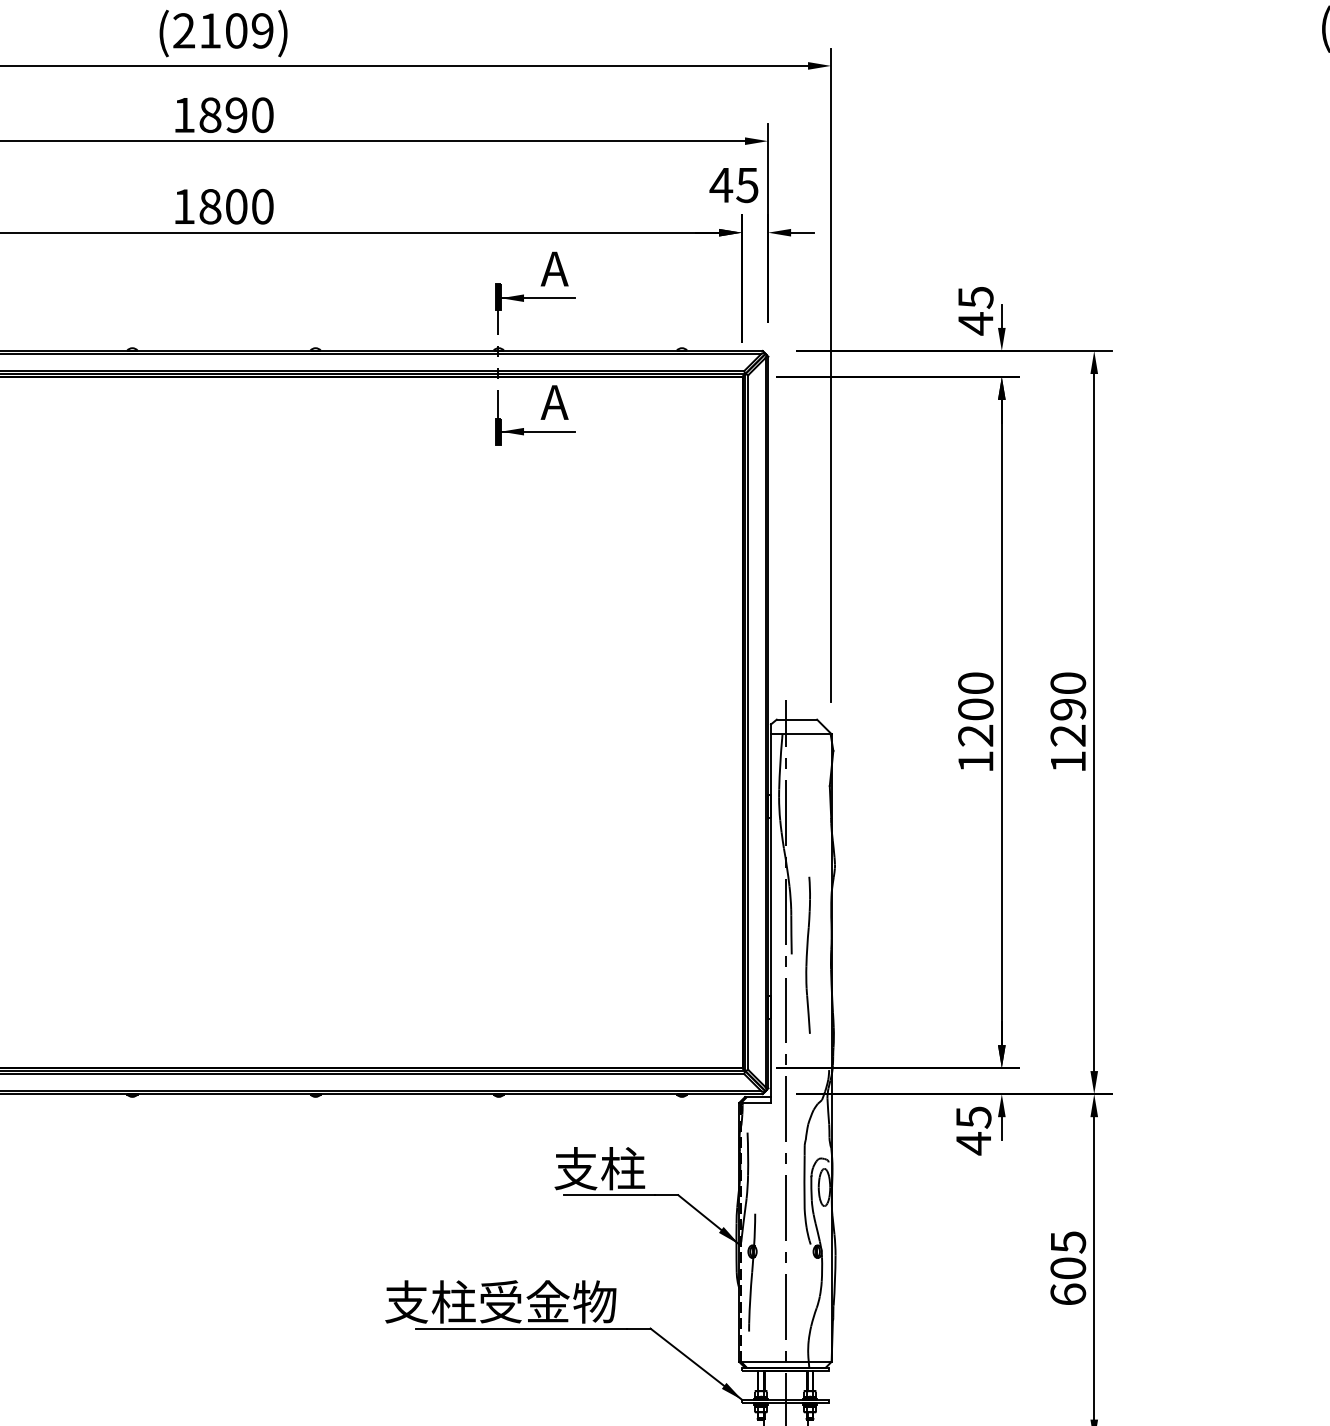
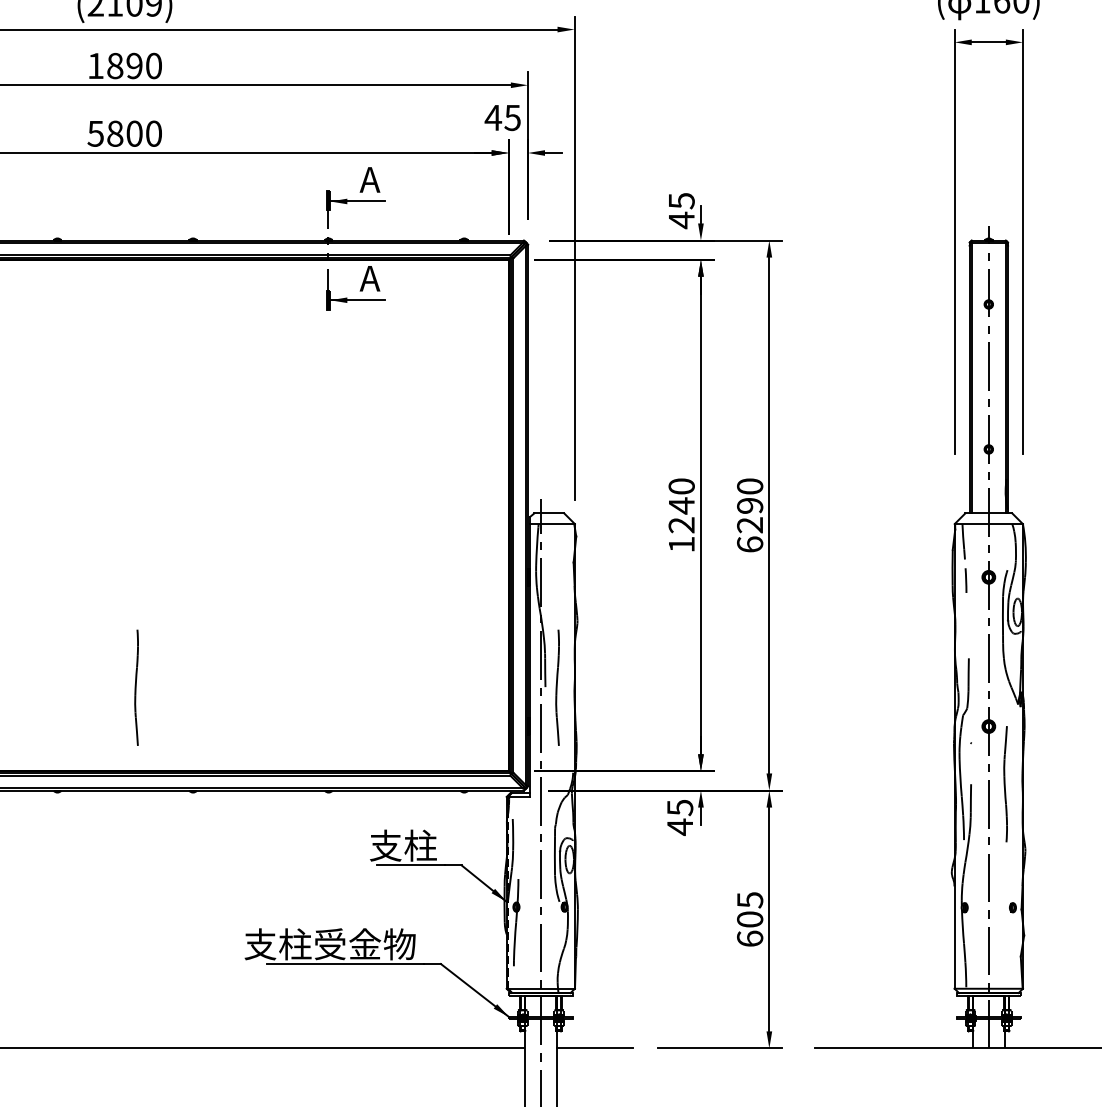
text: (183, 206) -> (95, 133), 1800 -> 5800
text: (975, 709) -> (681, 505), 1200 -> 1240
text: (1068, 761) -> (750, 544), 1290 -> 6290
part: (239, 954) -> (136, 687), added

